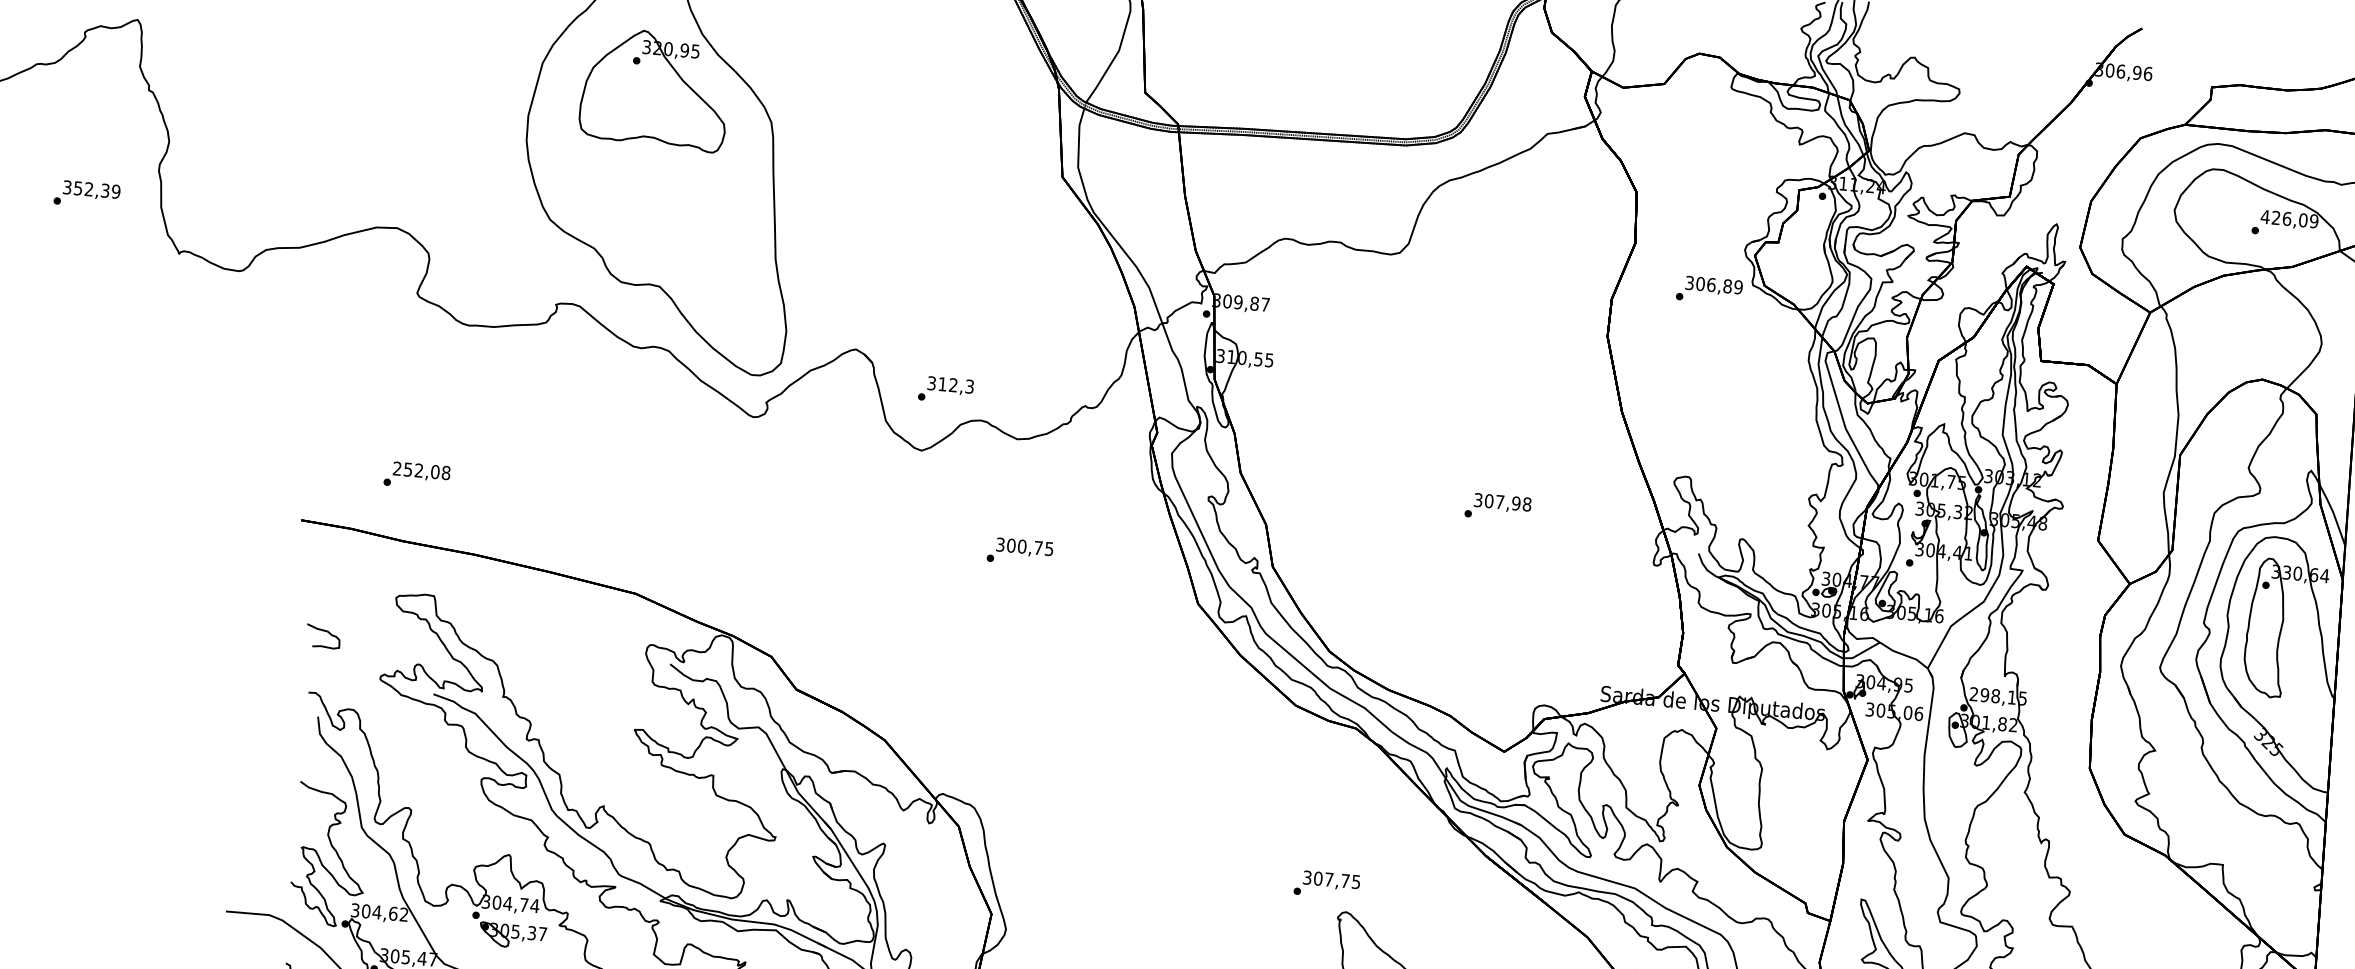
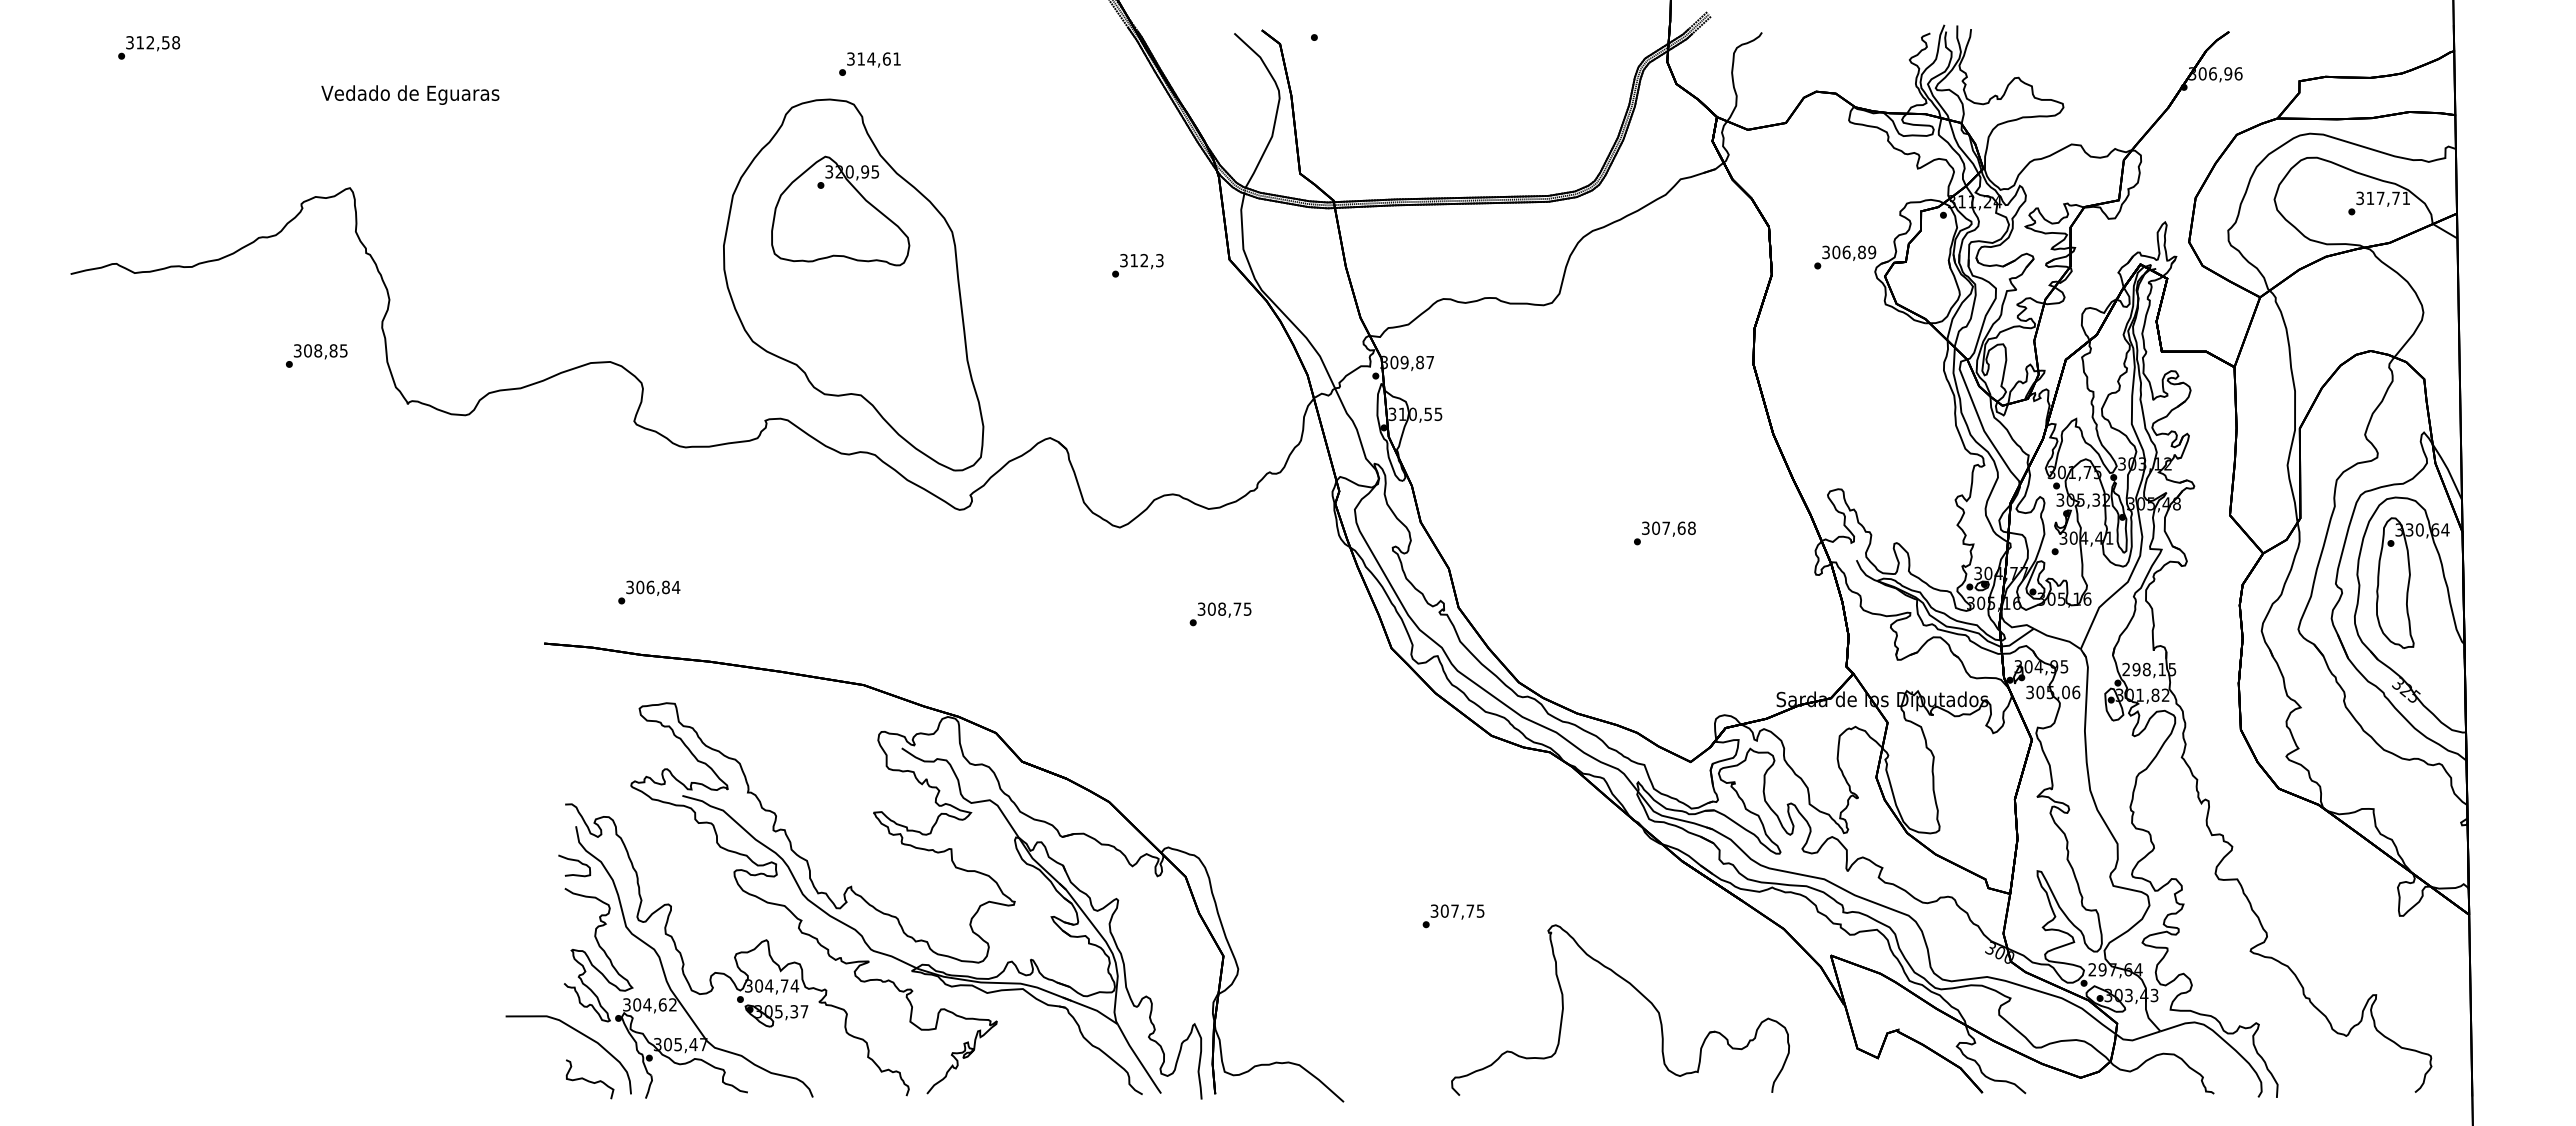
text: (96, 189) -> (325, 350), 352,39 -> 308,85
text: (2290, 219) -> (2383, 198), 426,09 -> 317,71
text: (1709, 290) -> (1845, 257), moved
text: (945, 389) -> (1137, 265), moved
text: (422, 470) -> (653, 587), 252,08 -> 306,84
text: (1516, 502) -> (1681, 527), 307,98 -> 307,68
text: (1022, 545) -> (1222, 608), 300,75 -> 308,75
curve: (324, 632) -> (575, 861), moved
text: (1326, 885) -> (1453, 916), moved

